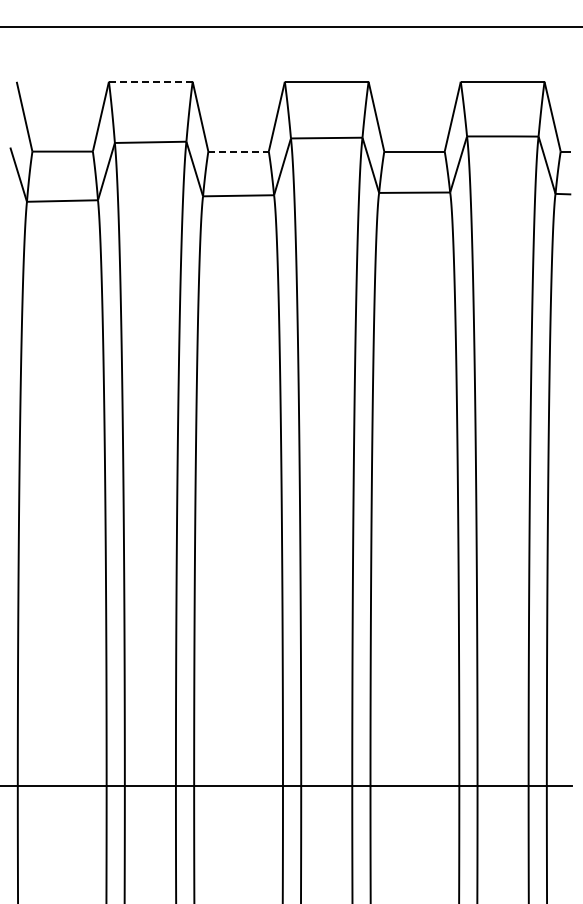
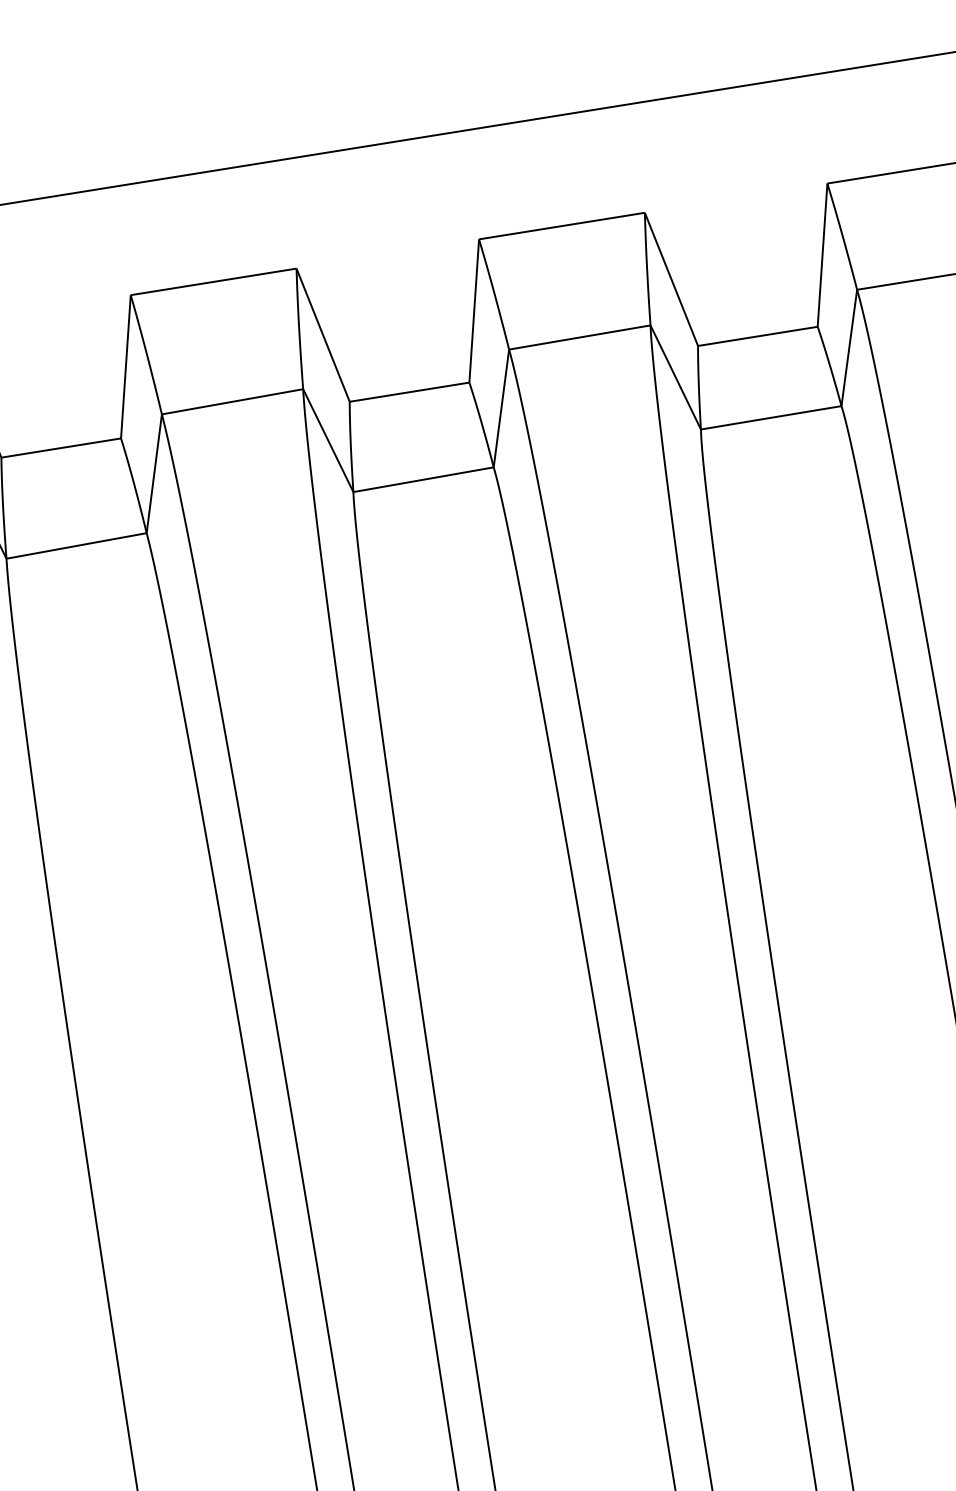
line: (150, 81) -> (212, 281), dashed -> solid
line: (238, 151) -> (409, 392), dashed -> solid

